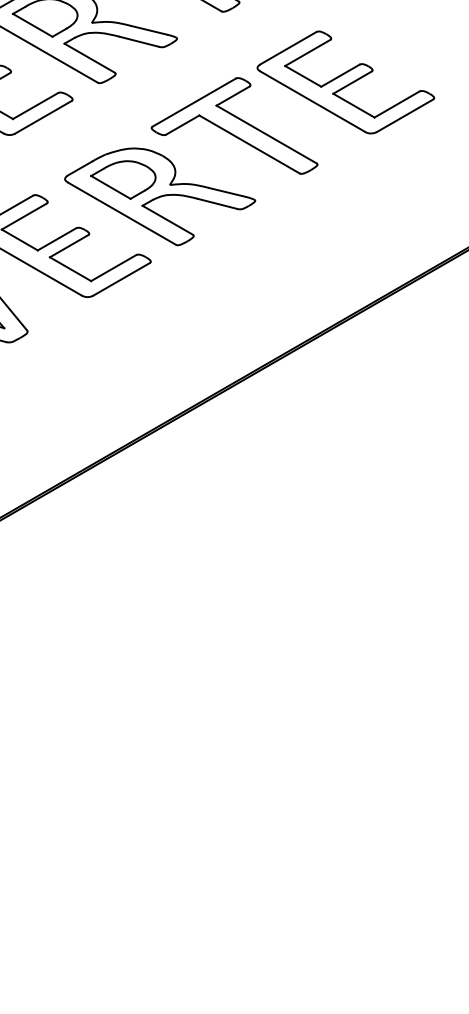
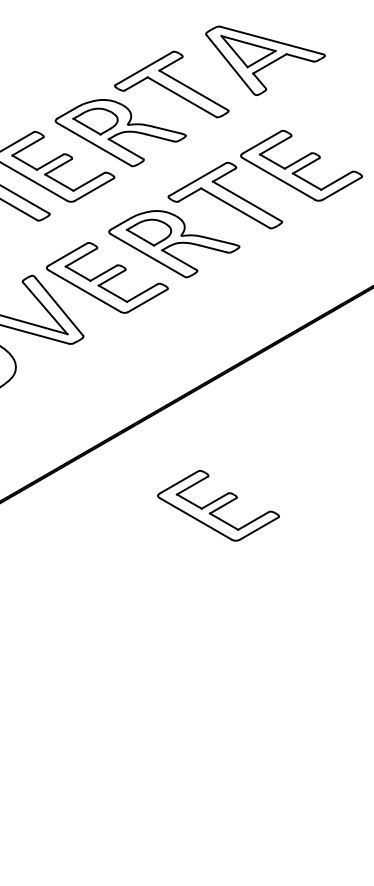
part: (224, 578) -> (218, 505), added

